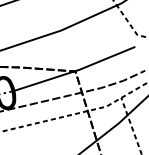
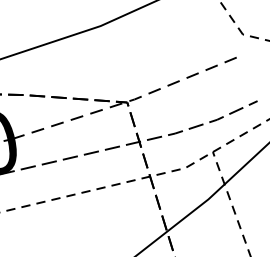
line: (76, 70) -> (129, 100), solid -> dashed

